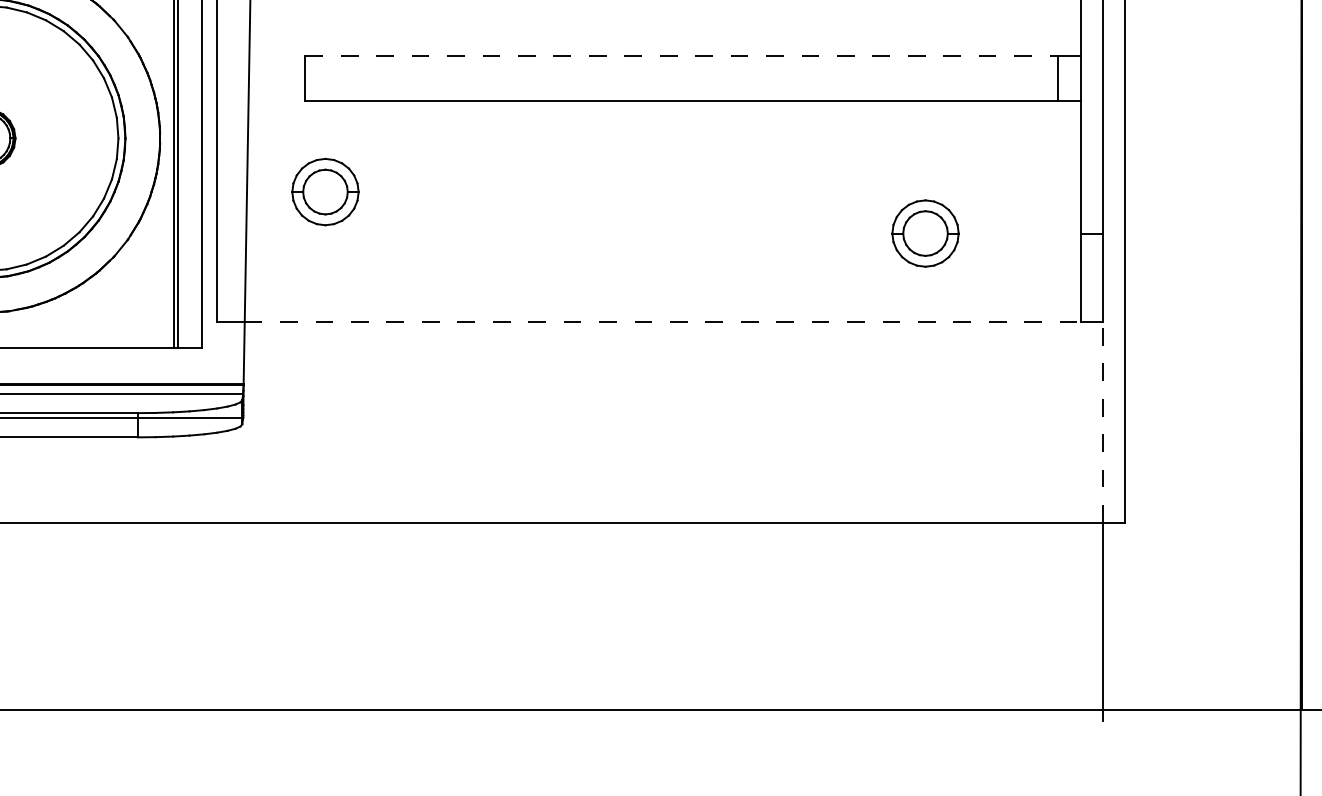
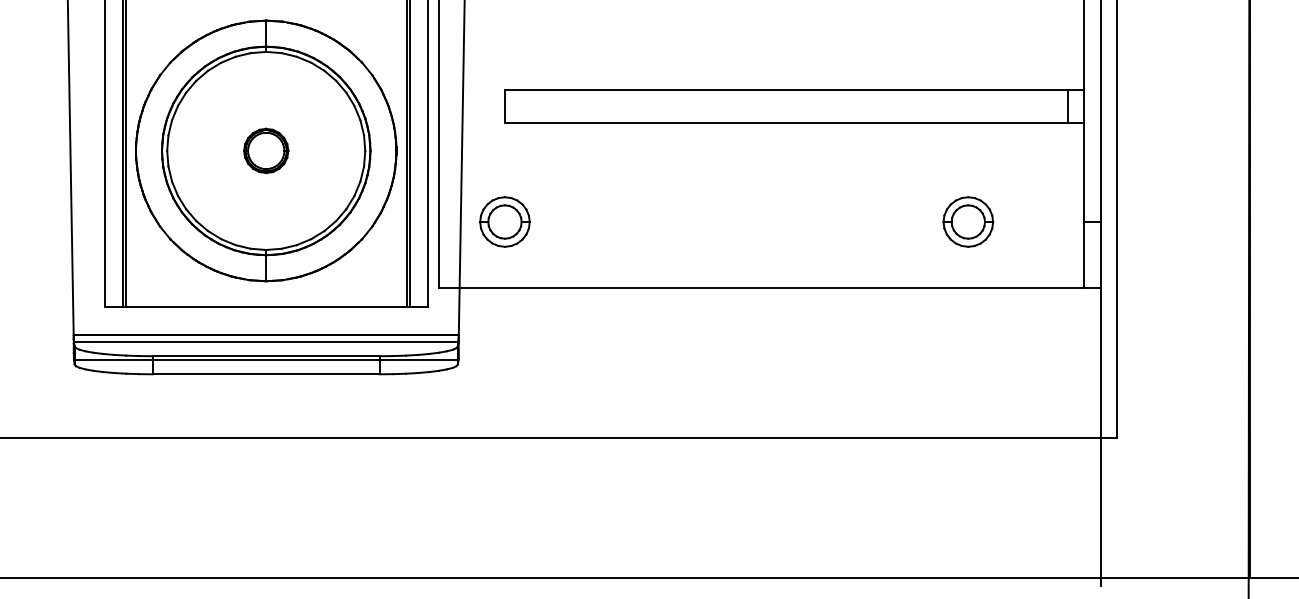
line: (682, 56) -> (786, 89), dashed -> solid
part: (324, 191) -> (504, 221), moved
line: (663, 322) -> (772, 288), dashed -> solid
line: (1102, 422) -> (1100, 363), dashed -> solid

